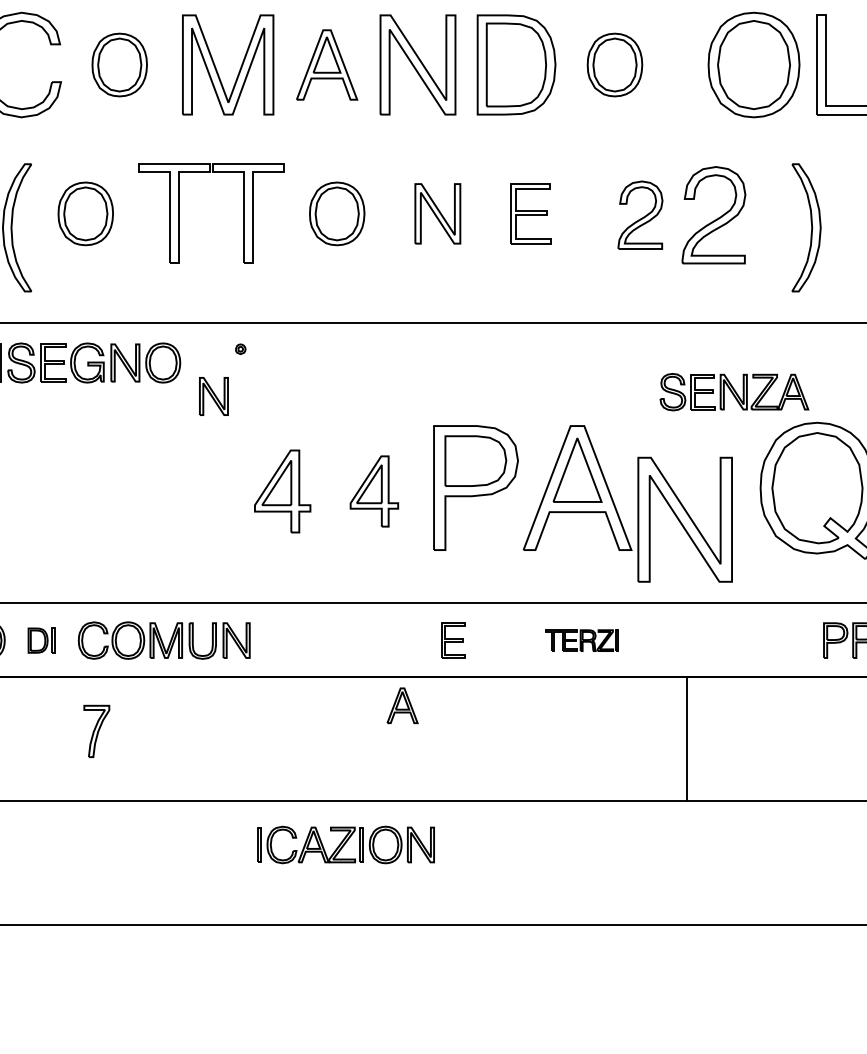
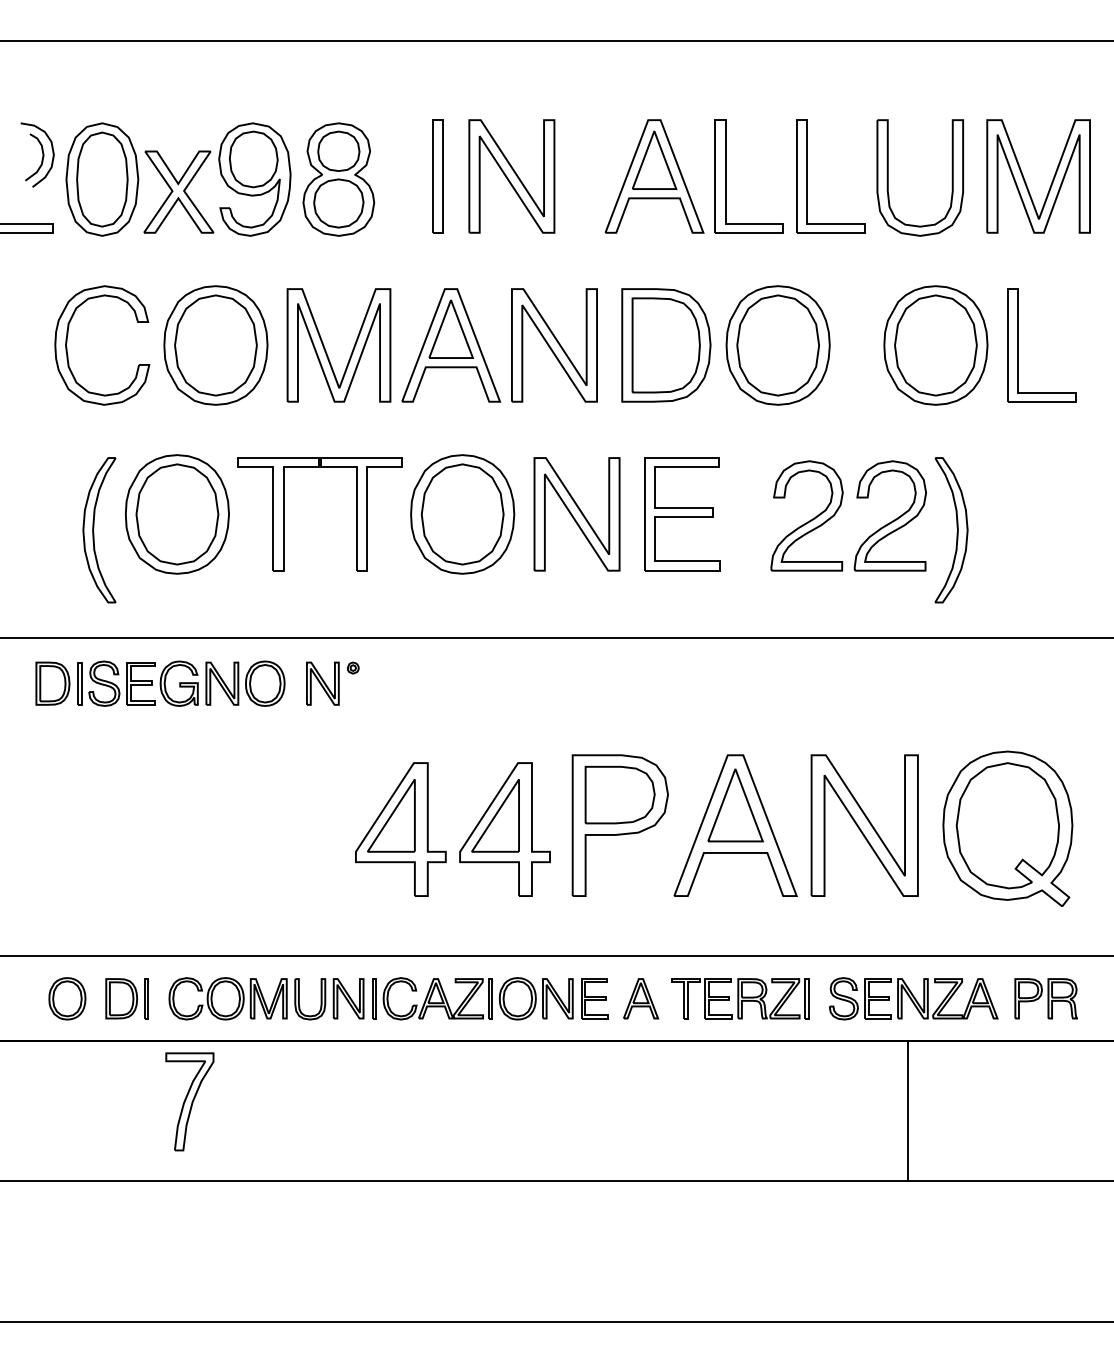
part: (119, 65) -> (215, 345), size x1.67
part: (327, 65) -> (451, 345), size x1.43
part: (614, 65) -> (777, 345), size x1.67
part: (85, 213) -> (177, 514), size x1.67
part: (336, 213) -> (462, 514), size x1.67
part: (437, 213) -> (576, 514), size x1.67
part: (530, 213) -> (682, 514), size x1.67
part: (640, 214) -> (806, 515), size x1.43
part: (806, 228) -> (951, 530), moved
part: (734, 391) -> (913, 998), moved
part: (213, 396) -> (322, 683), moved
part: (282, 491) -> (400, 829), size x1.43
part: (373, 491) -> (504, 829), size x1.67
part: (684, 519) -> (864, 825), moved
part: (40, 640) -> (126, 998), size x1.43
part: (581, 640) -> (740, 998), size x1.67
part: (403, 705) -> (641, 998), moved
part: (96, 731) -> (189, 1101), size x1.67
line: (686, 739) -> (907, 1110), moved
part: (345, 844) -> (472, 998), moved

